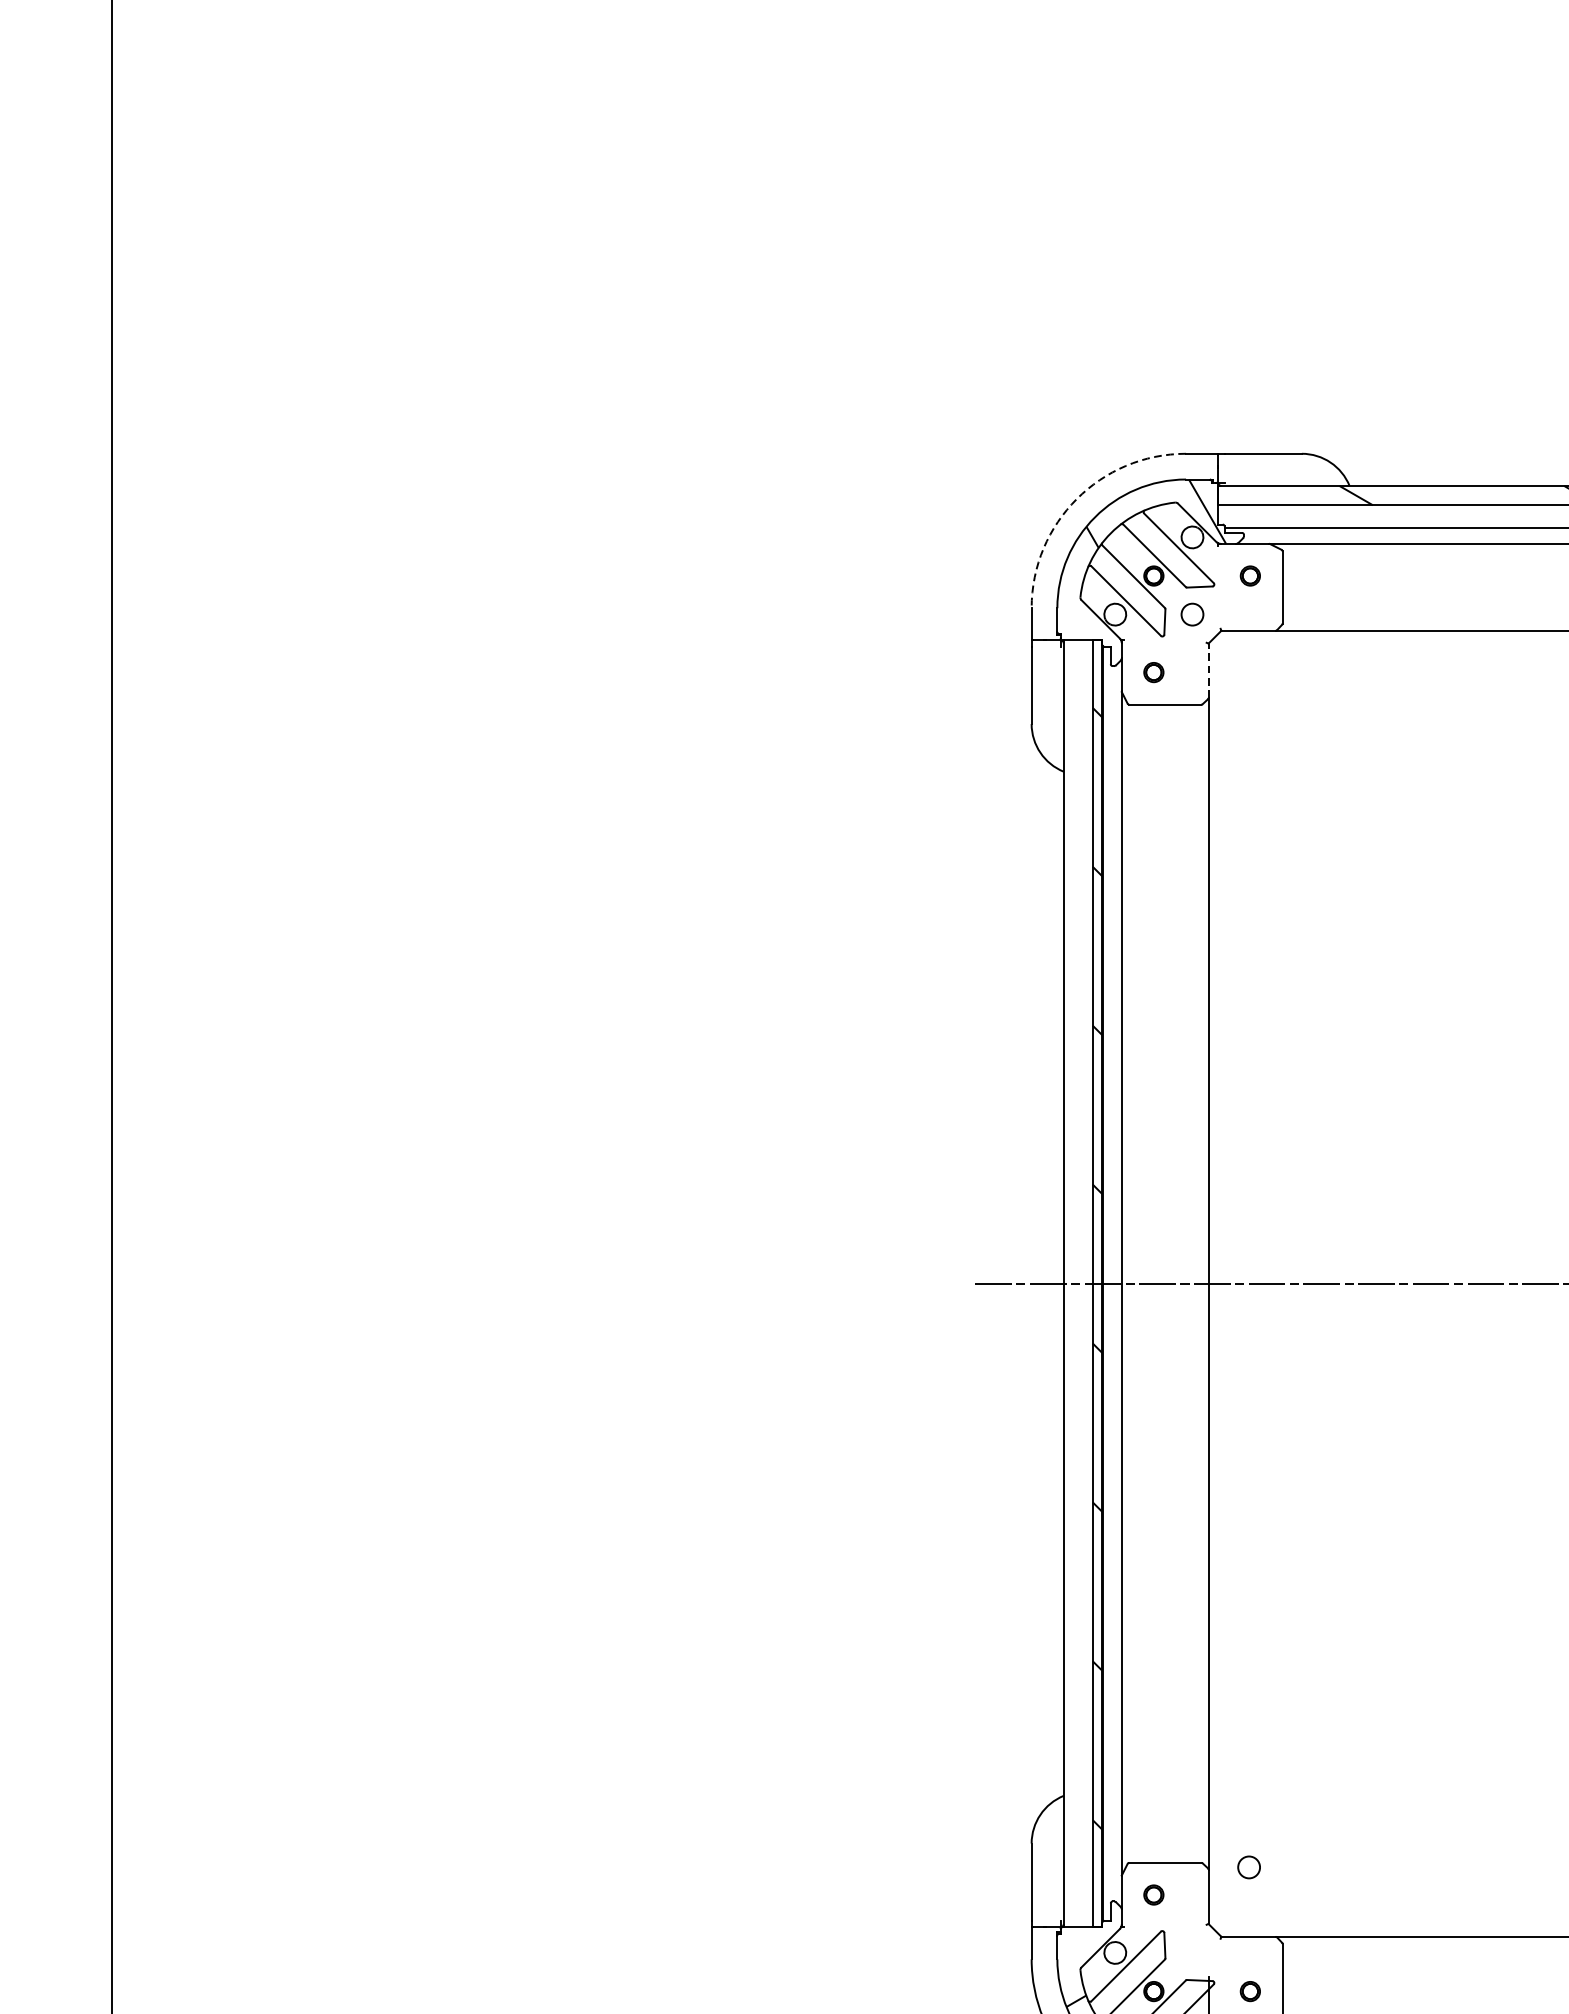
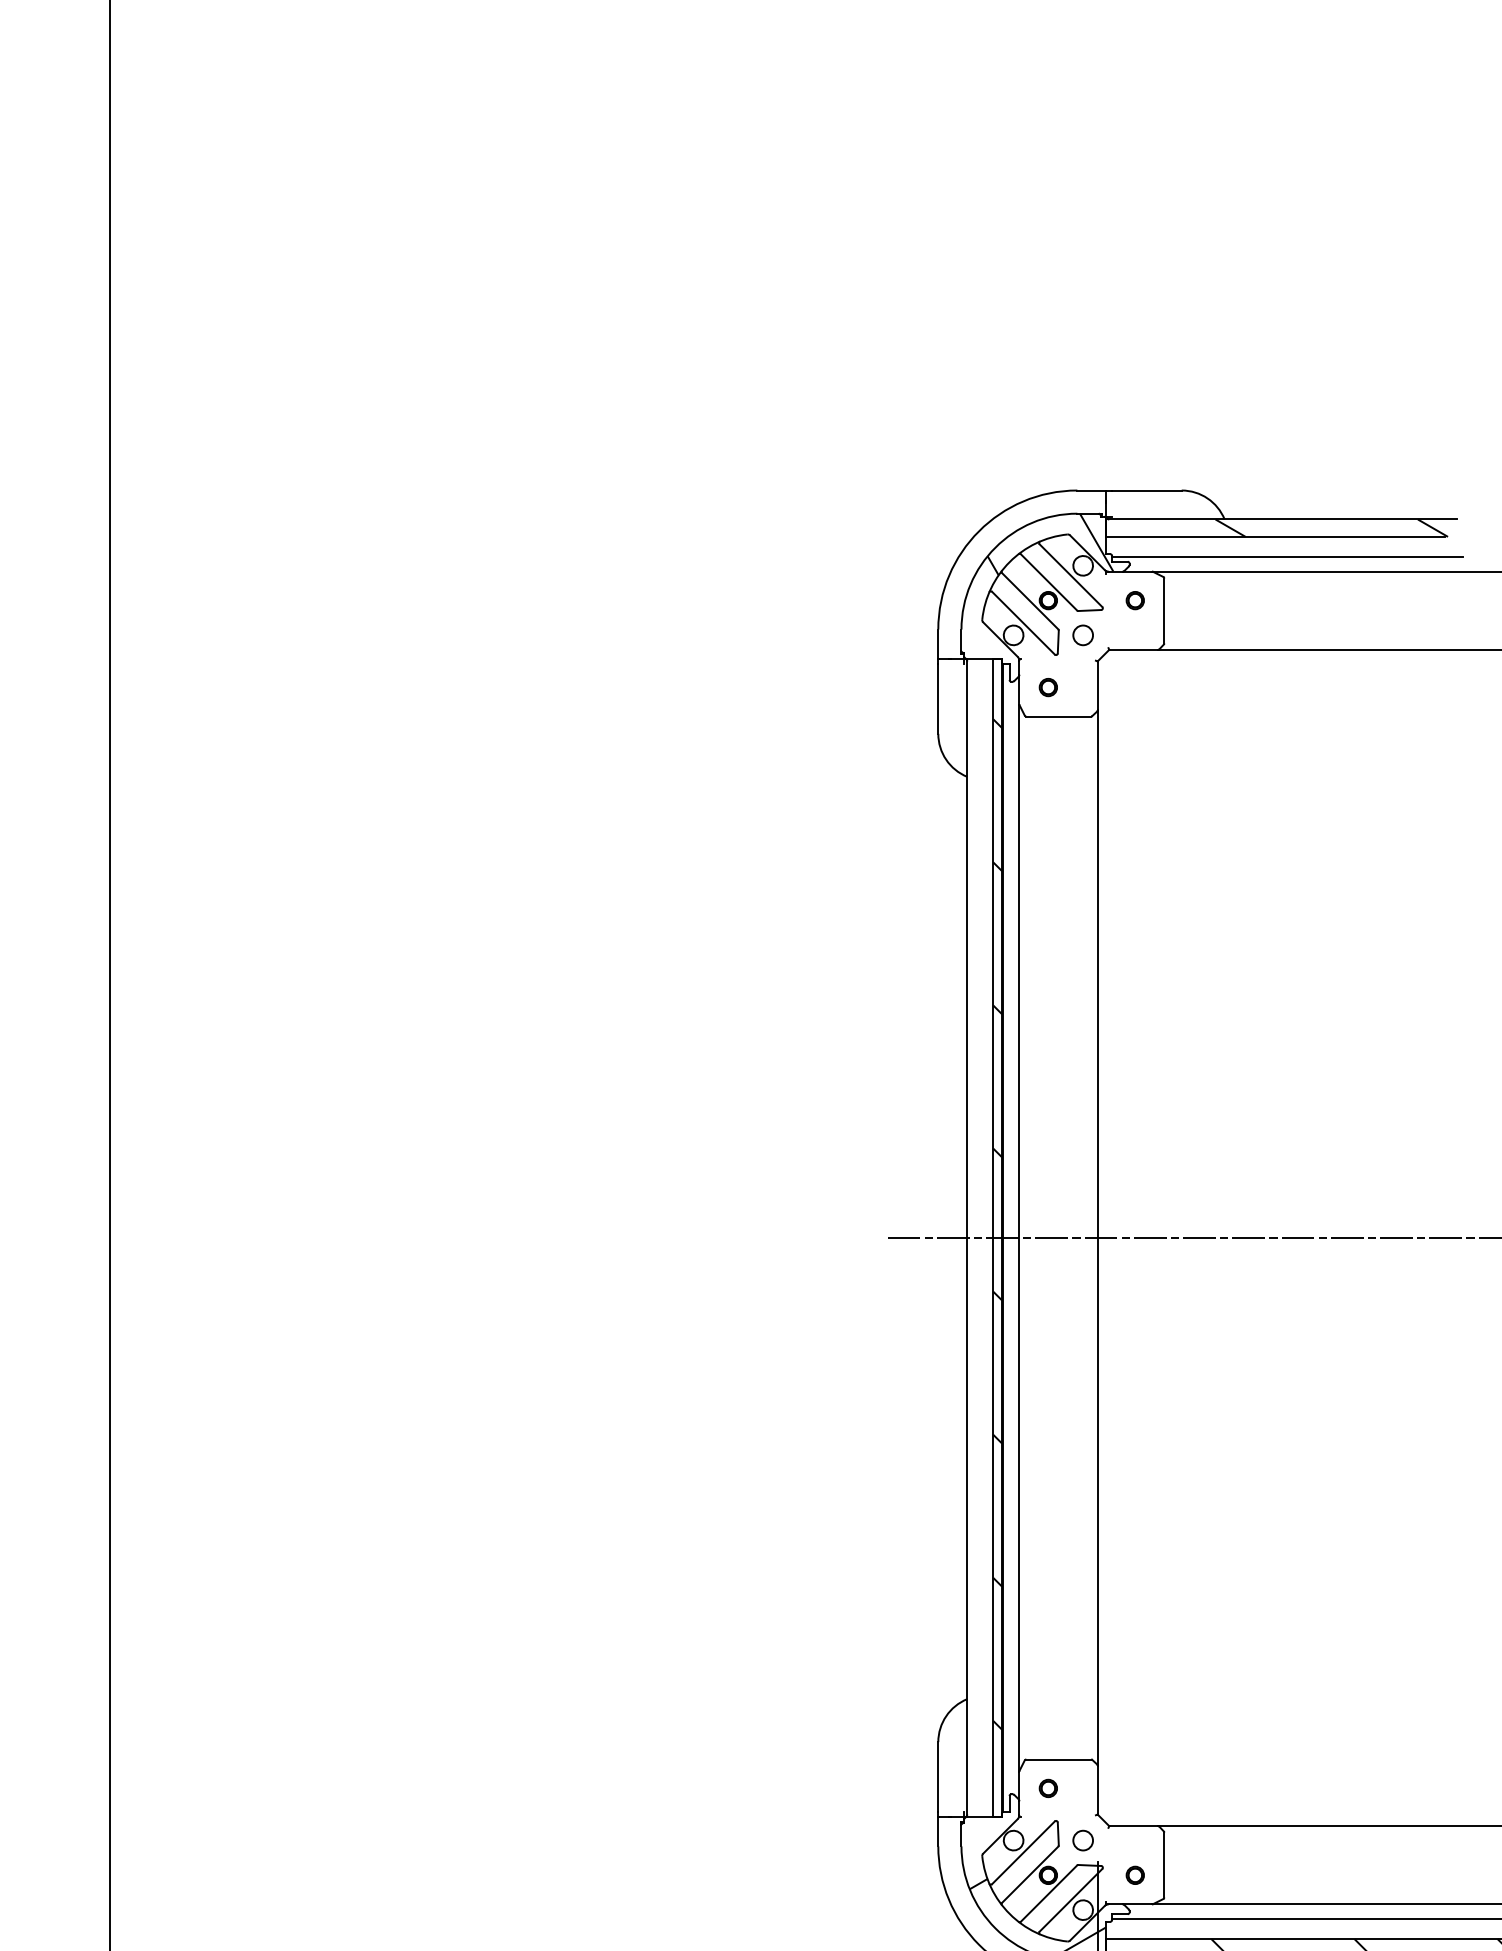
arc: (1077, 499) -> (979, 531), dashed -> solid
line: (1208, 670) -> (1097, 685), dashed -> solid
circle: (1248, 1867) -> (1082, 1840), moved

